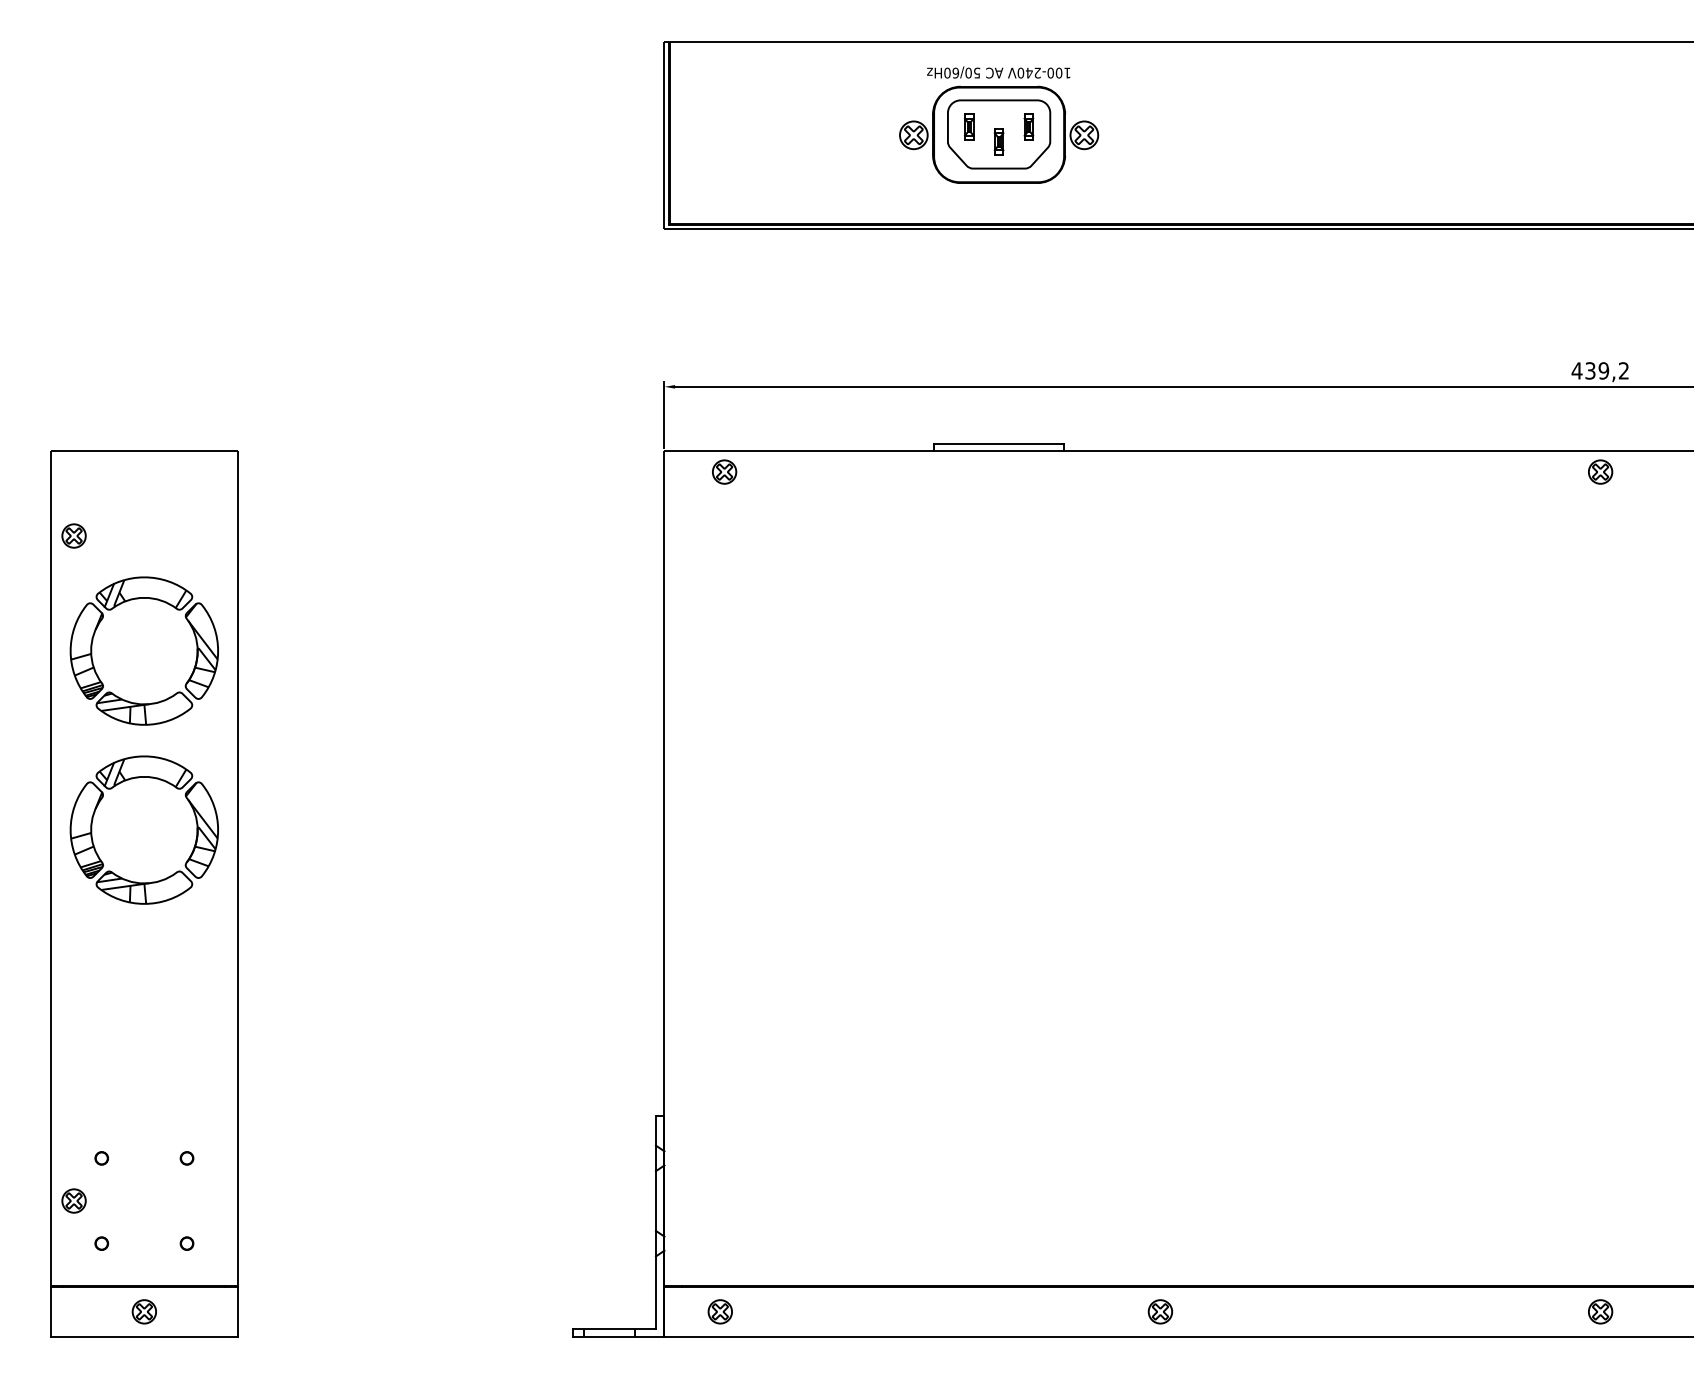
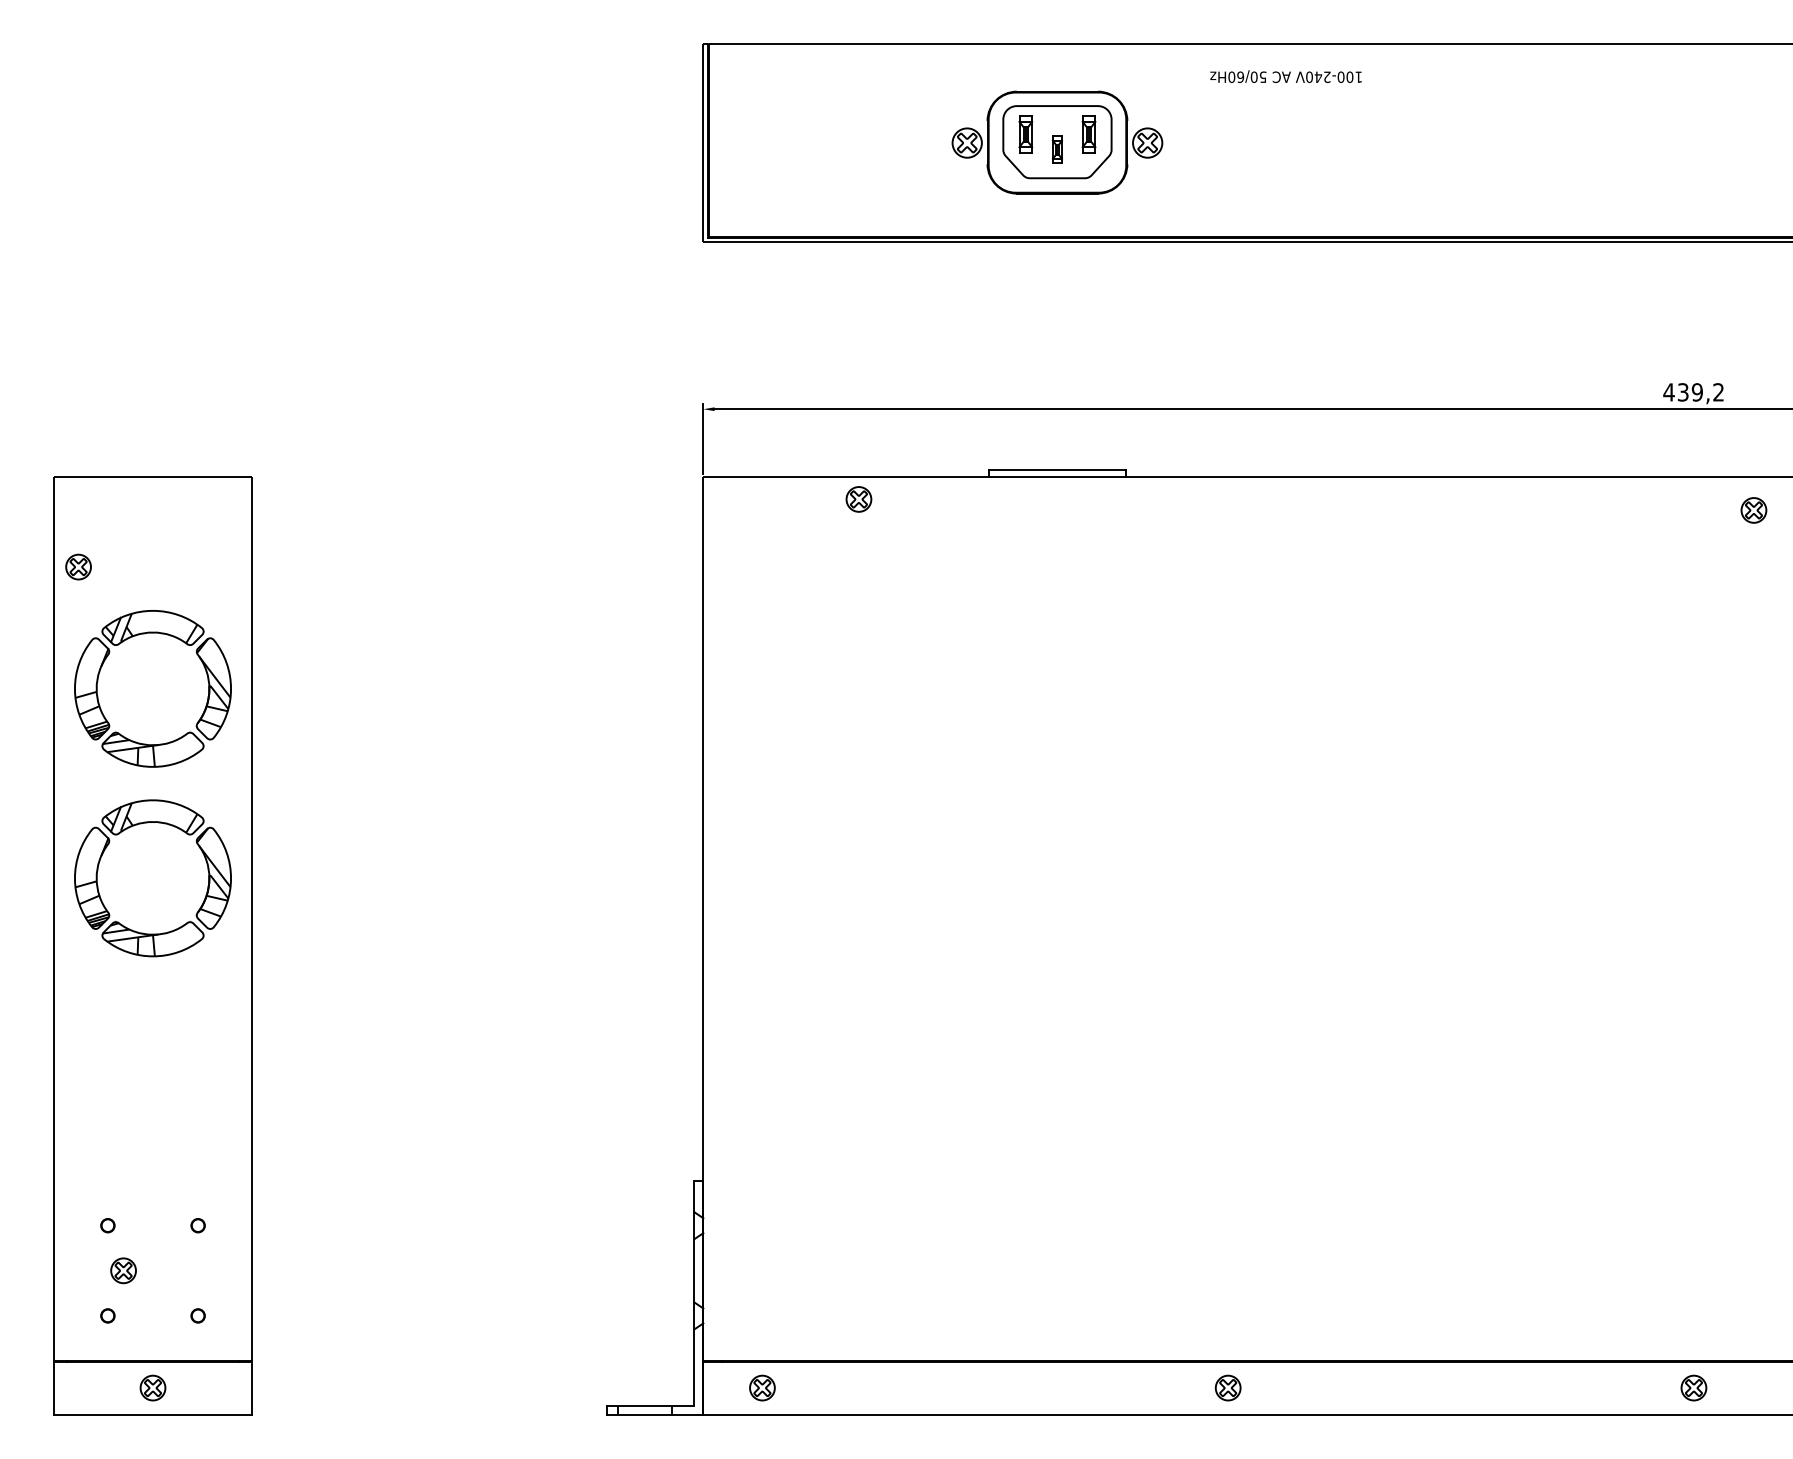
text: (998, 72) -> (1285, 76), moved
part: (968, 127) -> (1025, 134), size x1.4
part: (1028, 127) -> (1088, 134), size x1.4
part: (724, 472) -> (858, 499), moved
part: (1600, 472) -> (1753, 510), moved
part: (73, 1200) -> (123, 1270), moved

